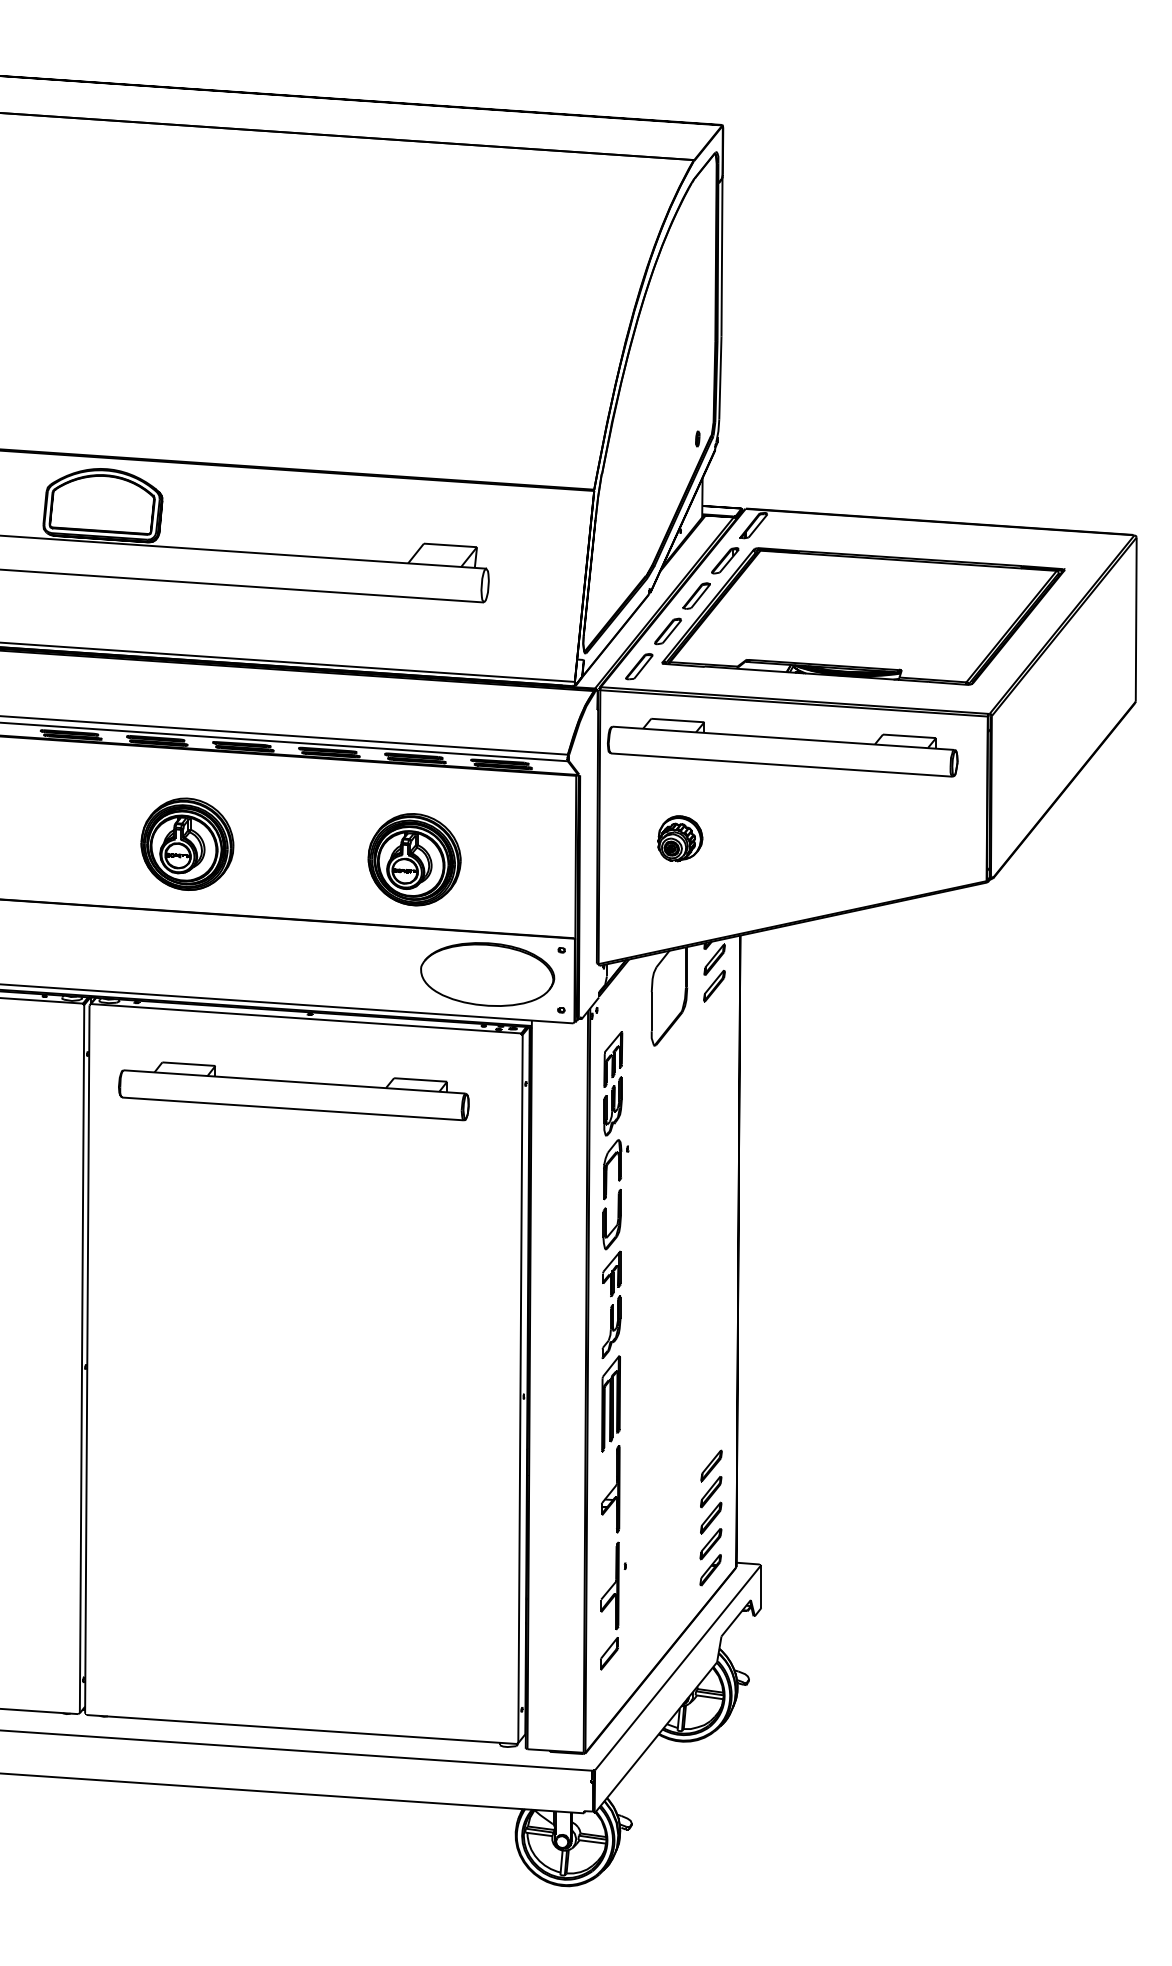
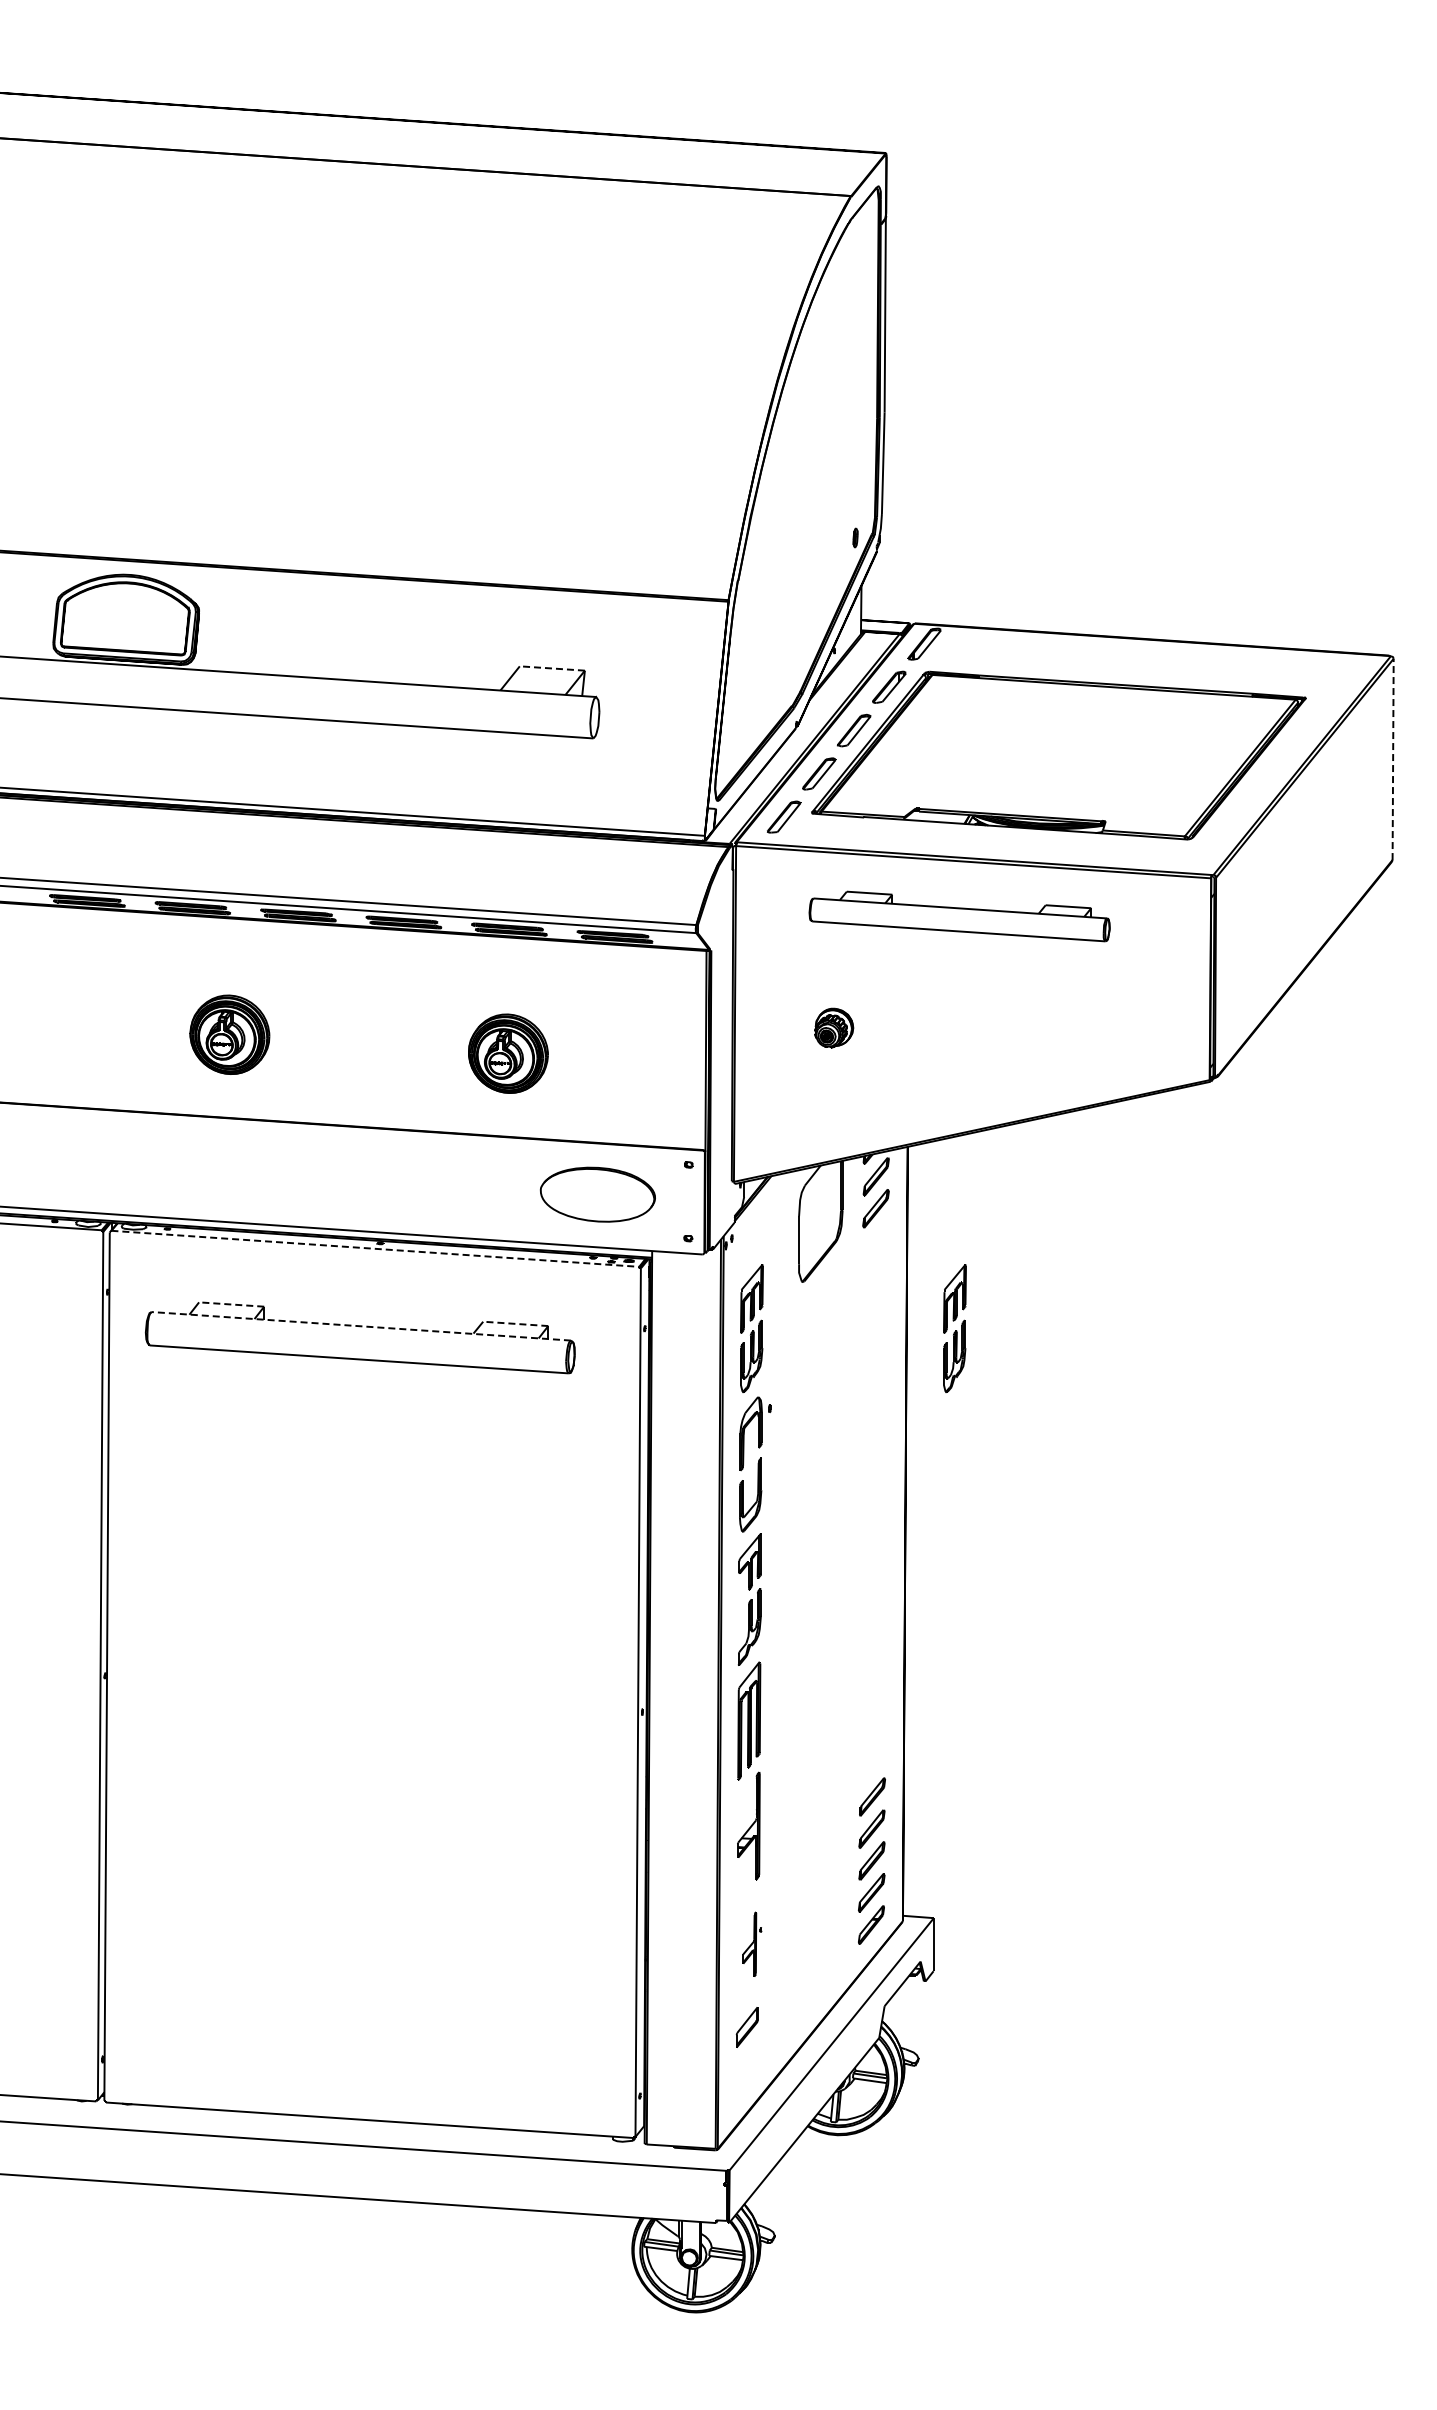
line: (450, 545) -> (552, 668), solid -> dashed
line: (1136, 619) -> (1393, 759), solid -> dashed
part: (782, 747) -> (959, 916), size x0.7
part: (680, 838) -> (834, 1027), size x0.7
part: (187, 843) -> (229, 1034), size x0.7
part: (414, 859) -> (508, 1053), size x0.7
part: (487, 974) -> (597, 1194), size x0.7
line: (306, 1018) -> (375, 1248), solid -> dashed
line: (188, 1064) -> (231, 1304), solid -> dashed
line: (420, 1079) -> (515, 1323), solid -> dashed
line: (294, 1082) -> (360, 1326), solid -> dashed
part: (778, 1083) -> (954, 1328), added
part: (613, 1586) -> (752, 1944), size x0.6

